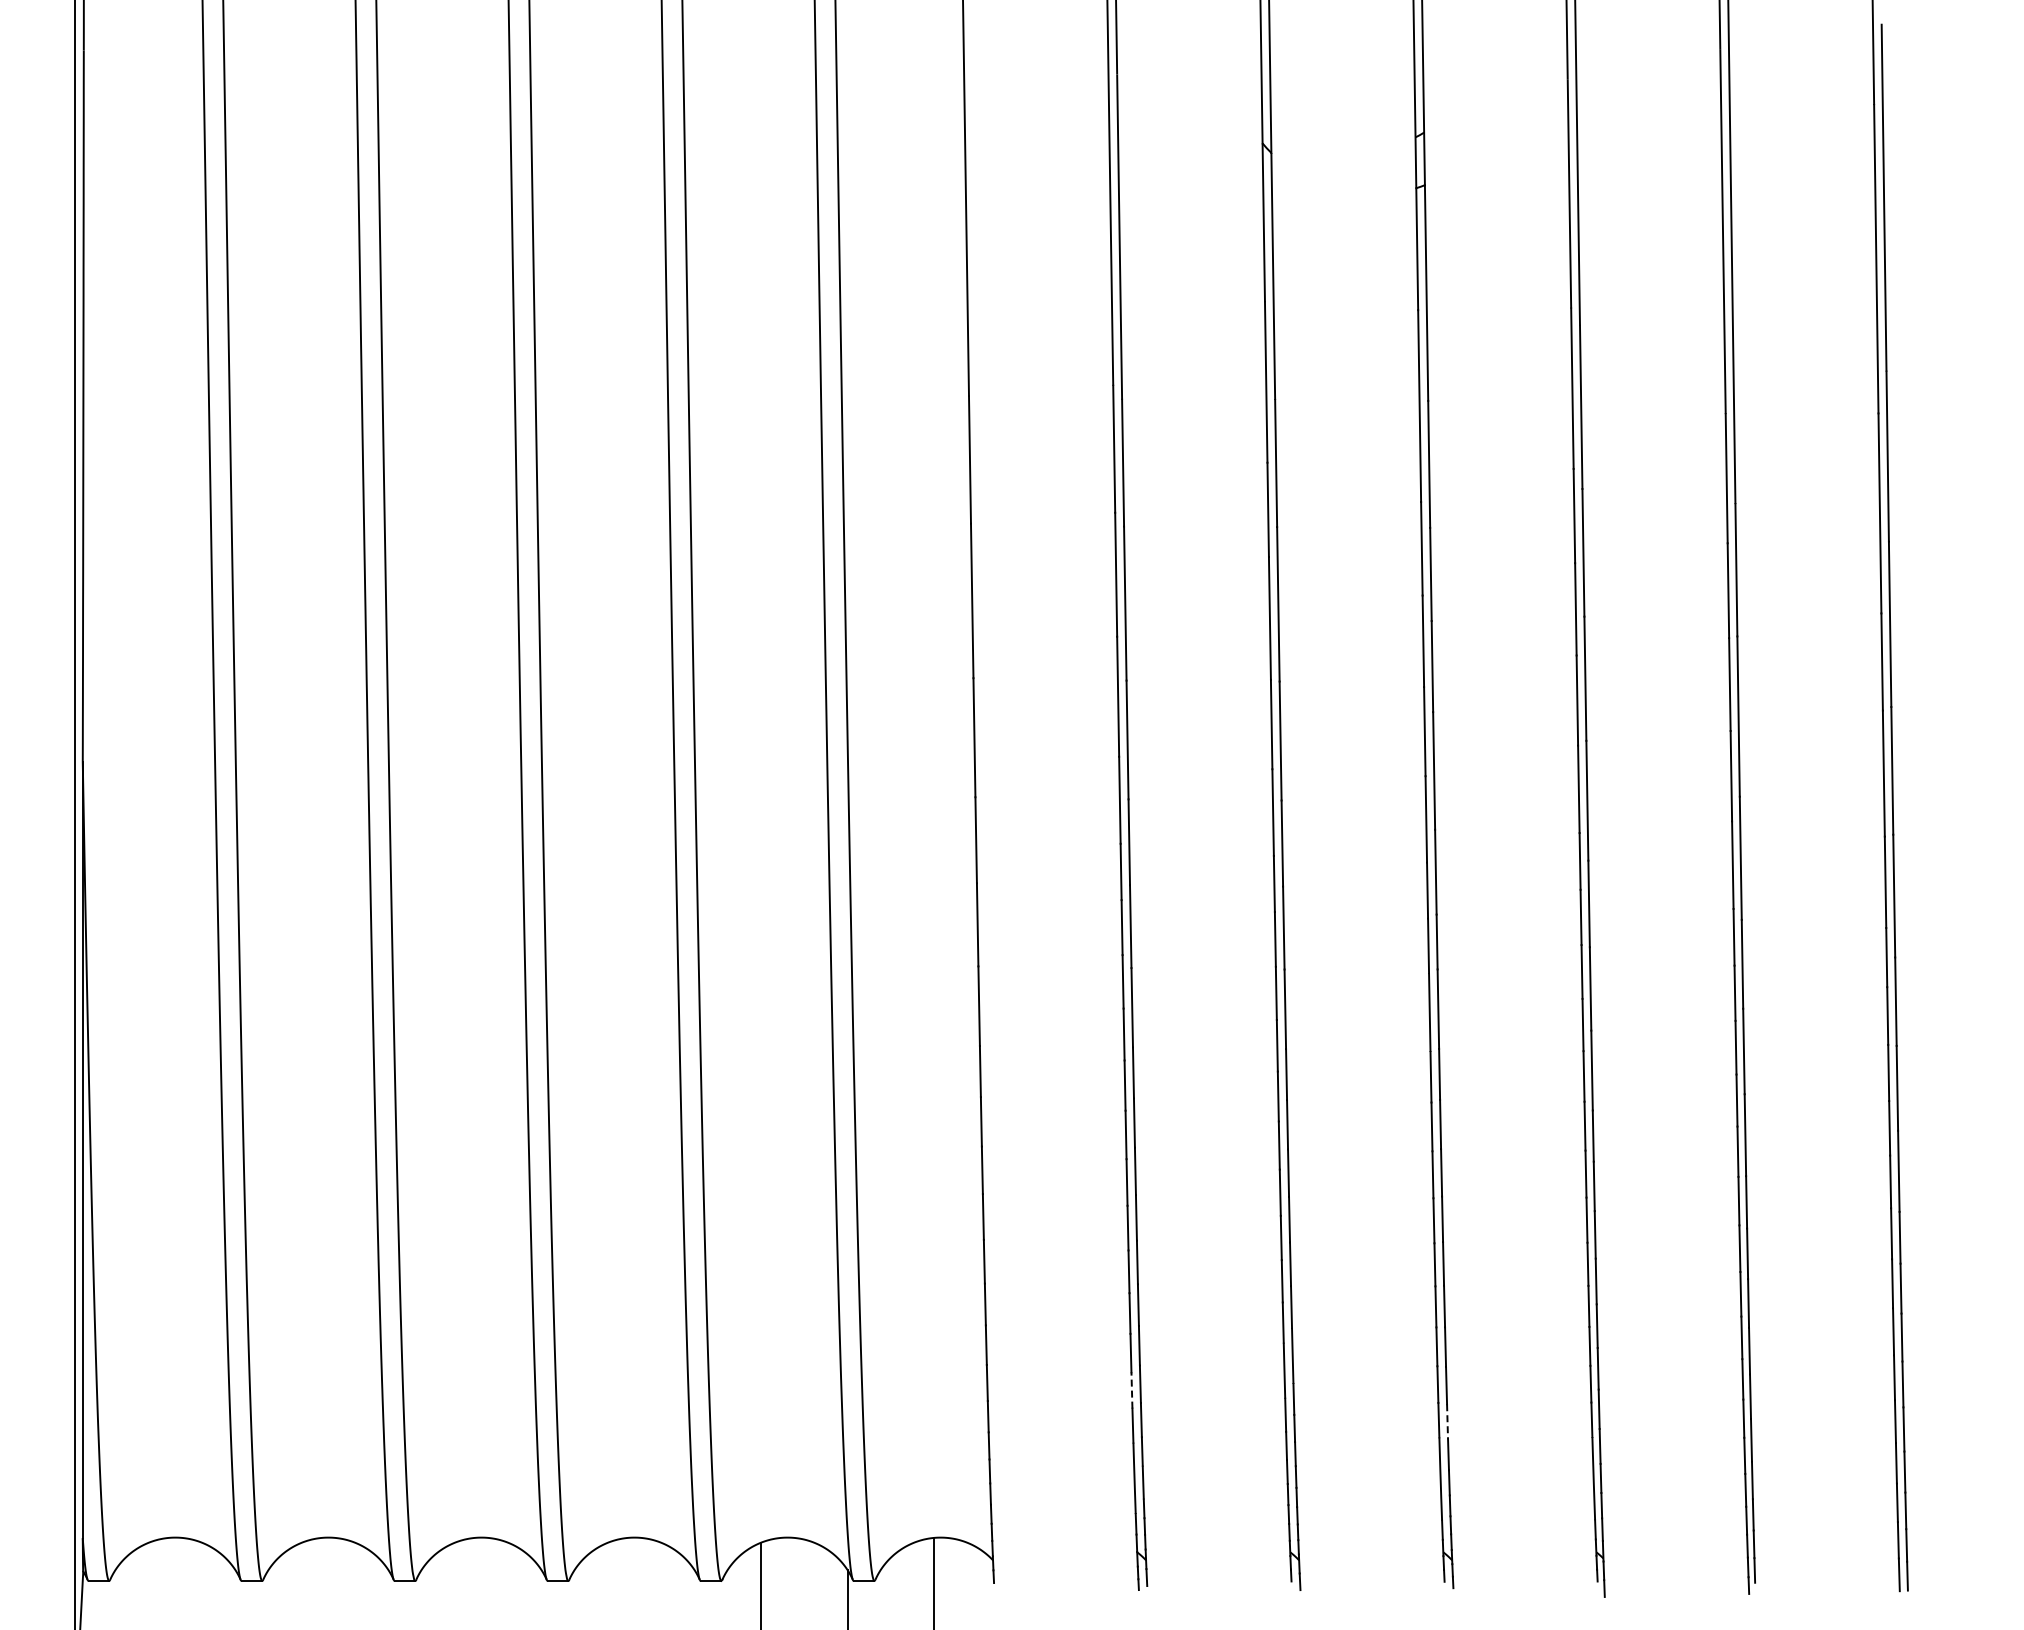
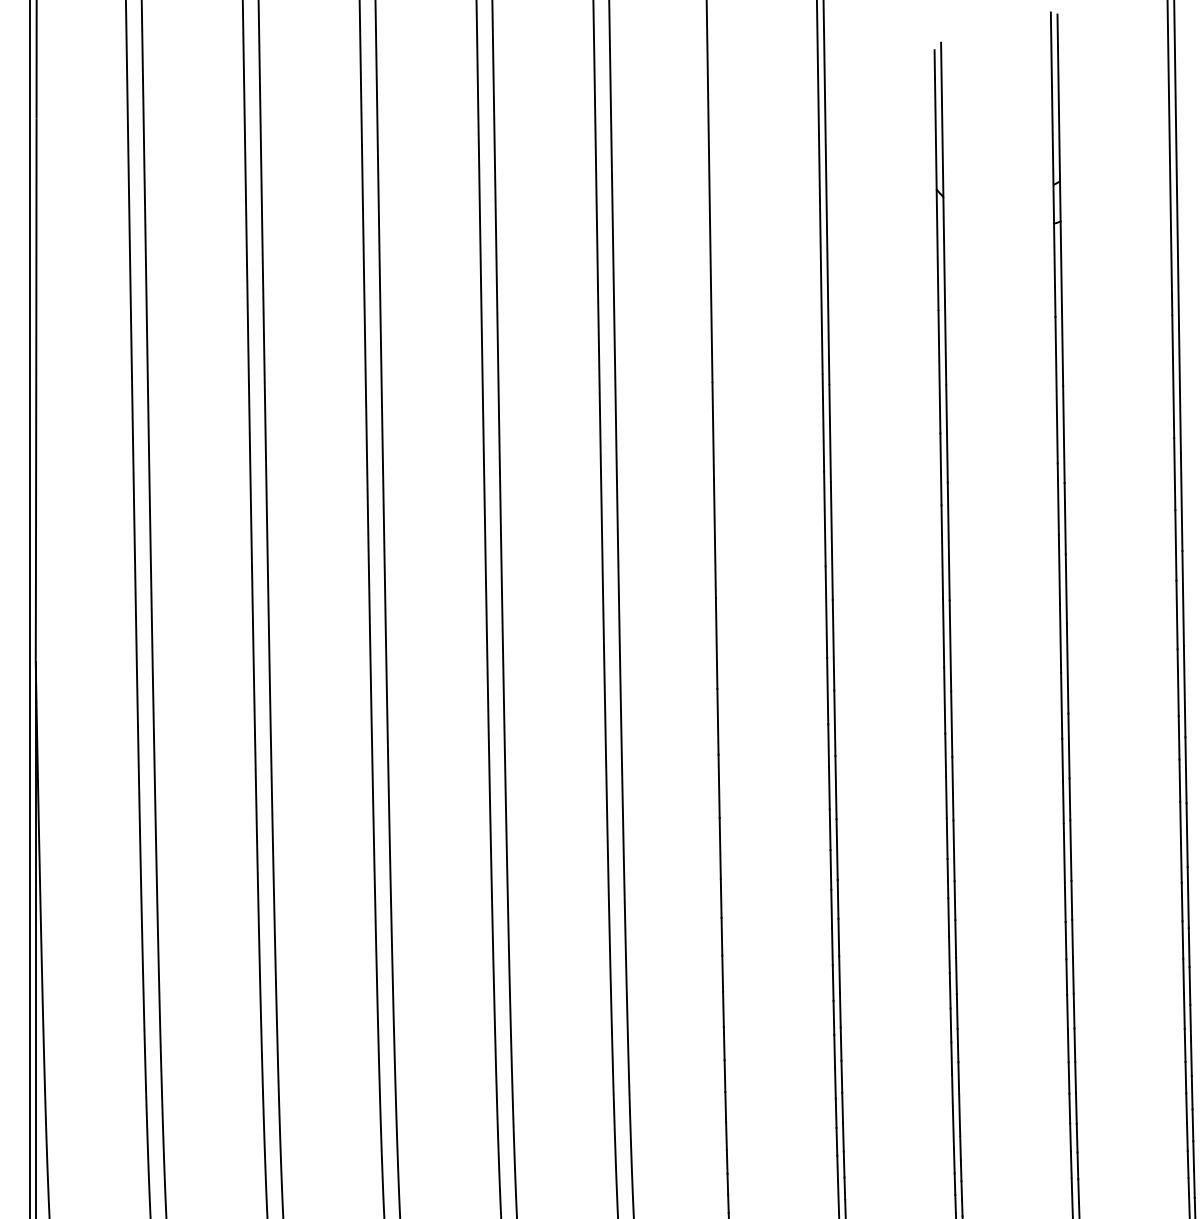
line: (1131, 1389) -> (836, 1141), dashed -> solid
line: (1447, 1421) -> (1077, 1165), dashed -> solid

